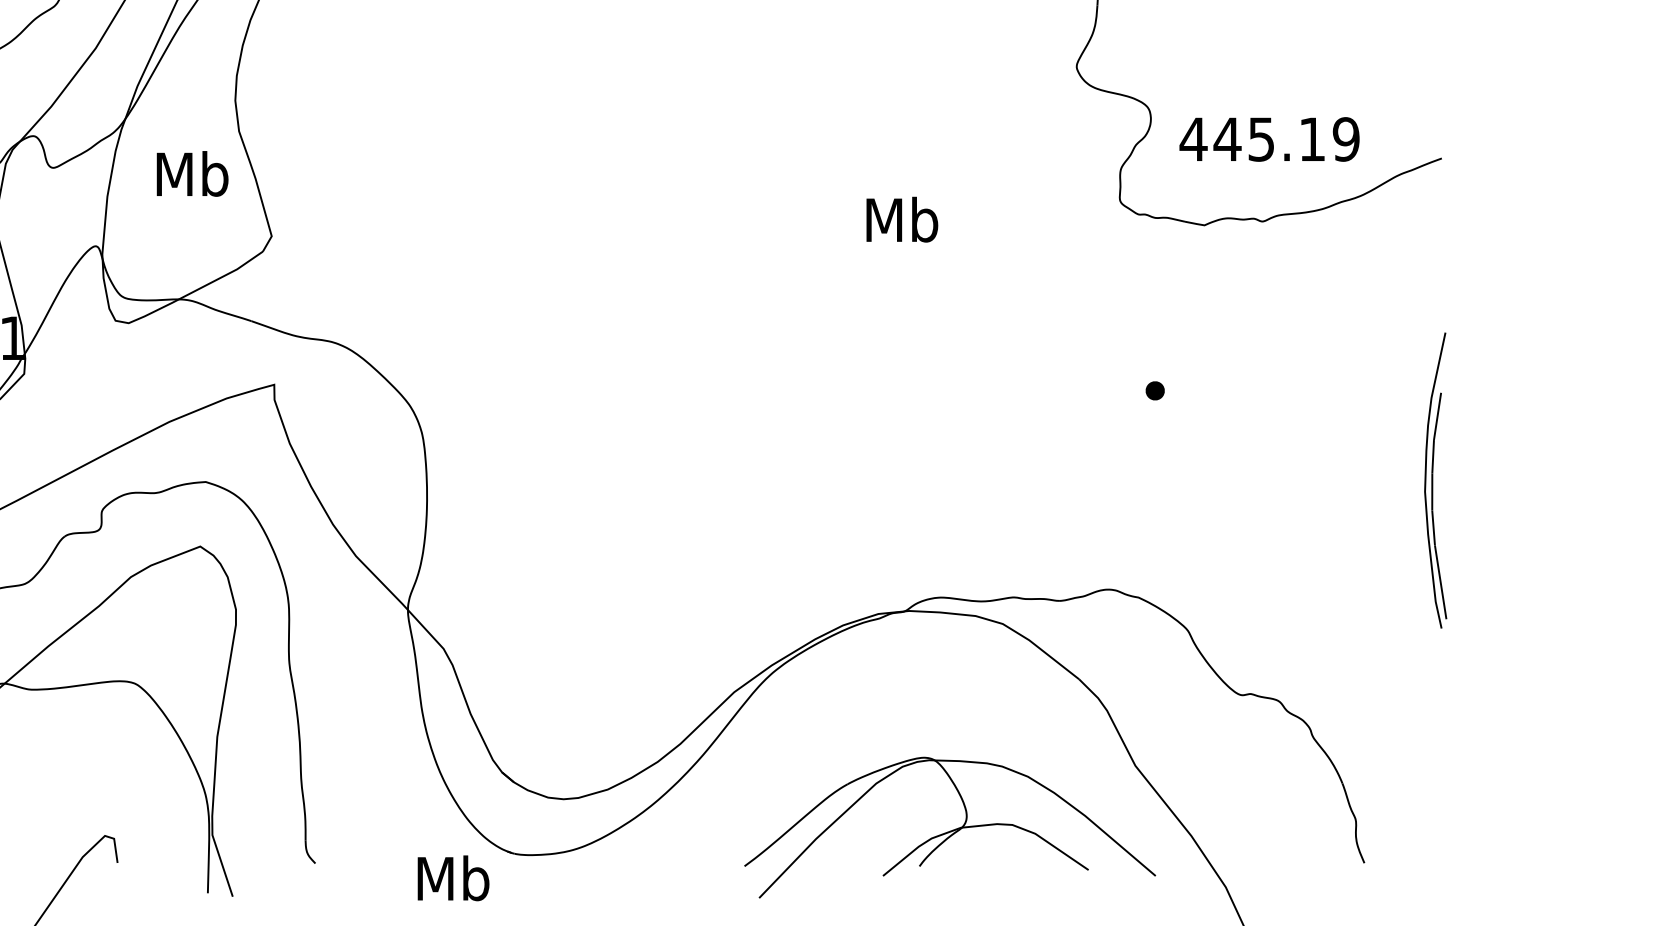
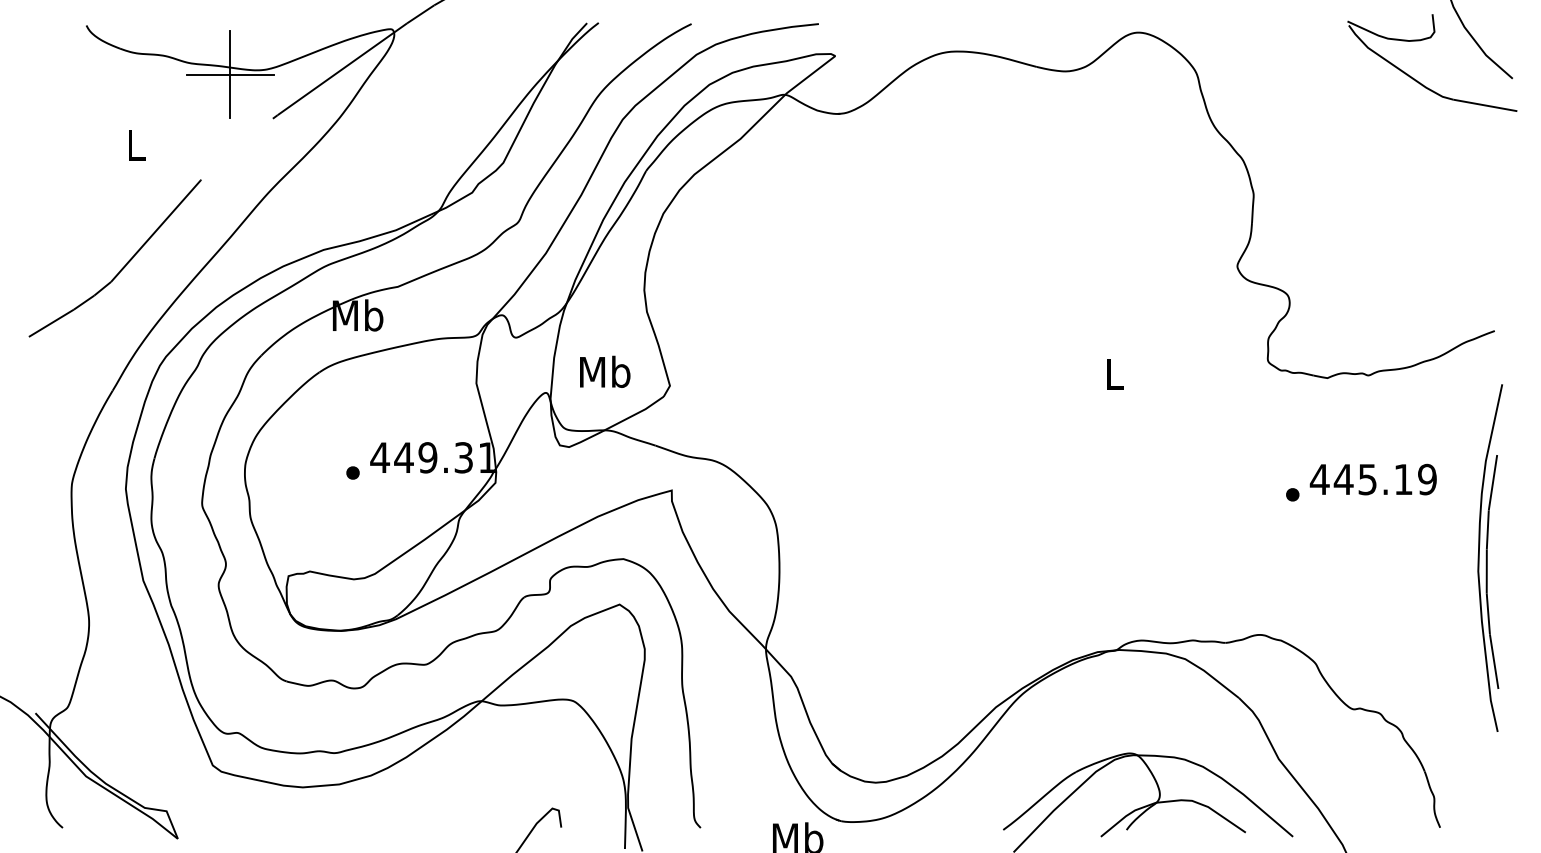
text: (1268, 139) -> (1372, 479), moved
text: (193, 173) -> (605, 371), moved
text: (902, 220) -> (1114, 374), Mb -> L
part: (1434, 479) -> (1489, 557), size x1.67

